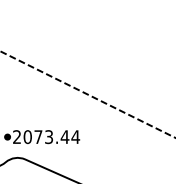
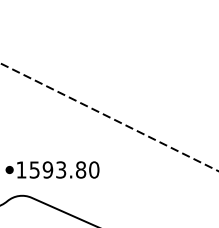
text: (46, 137) -> (57, 170), 2073.44 -> 1593.80

